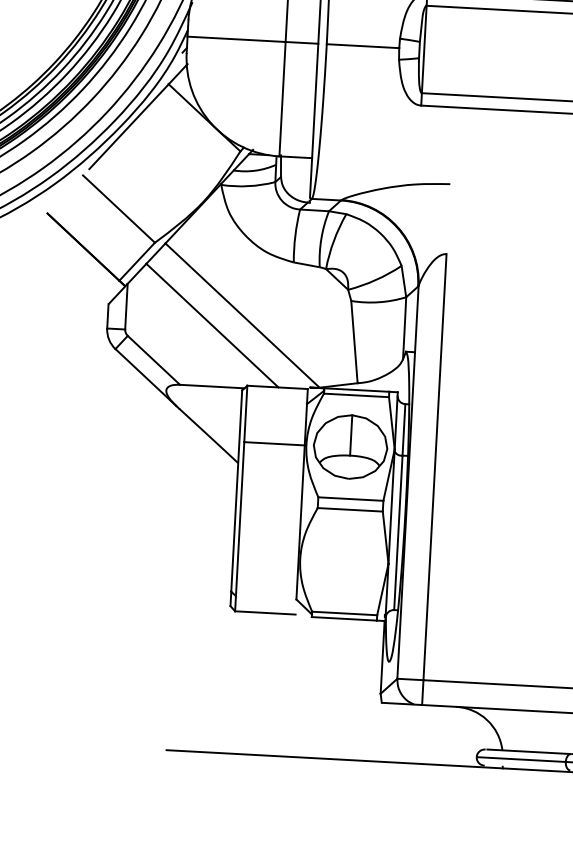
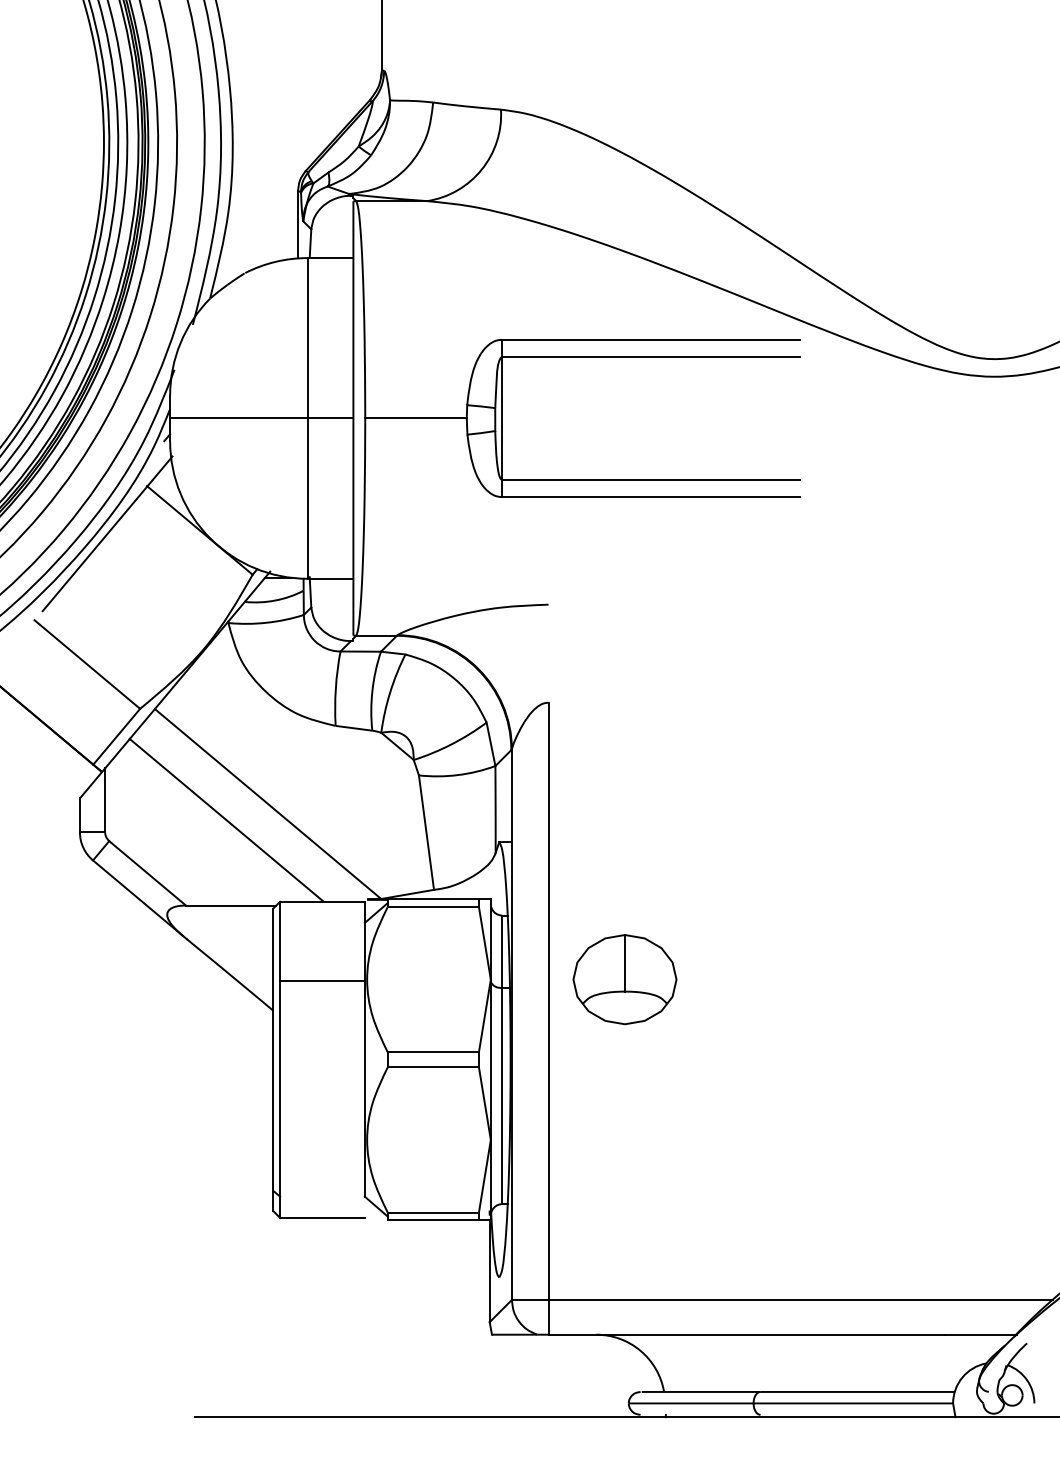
part: (350, 446) -> (624, 979), moved

